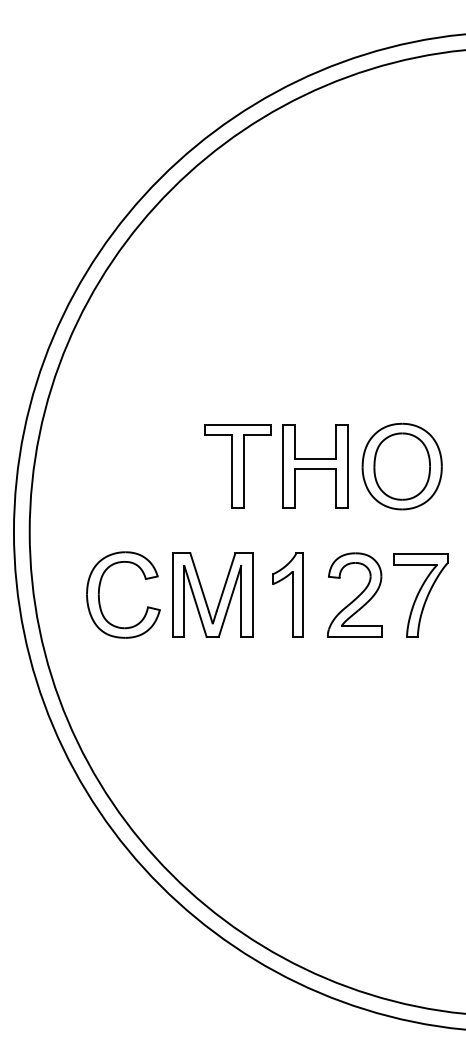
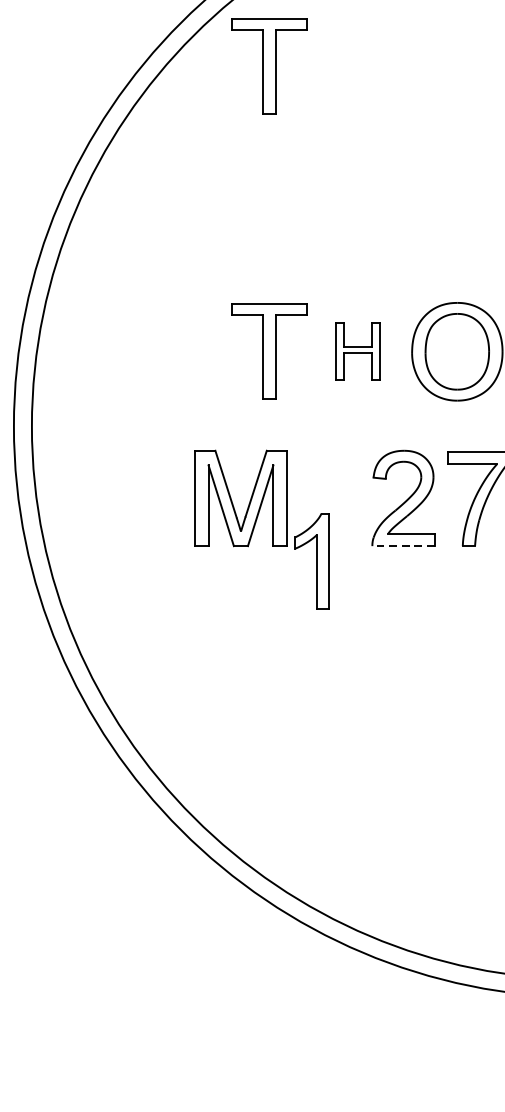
part: (237, 216) -> (269, 66), added
part: (315, 466) -> (358, 351), size x0.6
part: (99, 594) -> (111, 497), removed
part: (287, 594) -> (311, 560), moved
line: (354, 636) -> (402, 545), solid -> dashed

